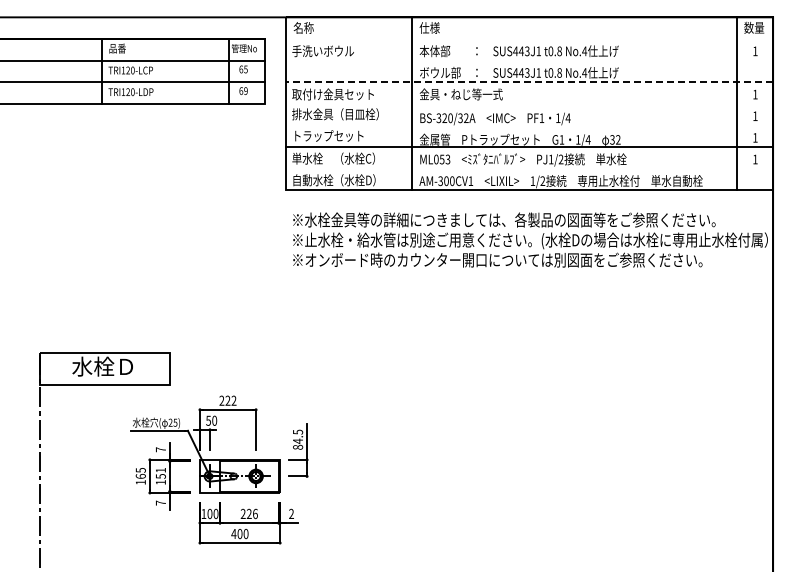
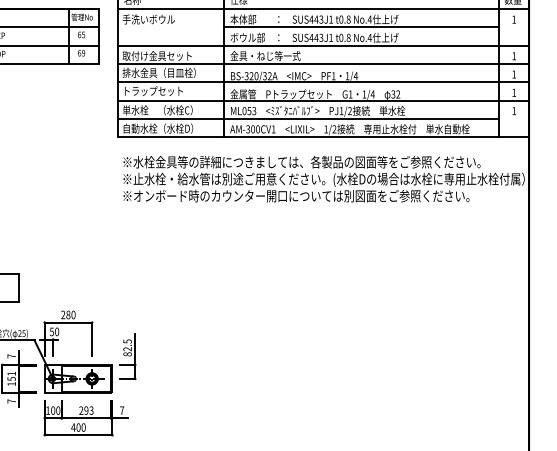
line: (529, 39) -> (323, 9), added
line: (574, 60) -> (361, 27), added
line: (529, 82) -> (323, 45), dashed -> solid
line: (529, 103) -> (323, 63), added
line: (529, 125) -> (323, 82), added
line: (511, 168) -> (308, 118), added
text: (230, 400) -> (70, 314), 222 -> 280
text: (297, 440) -> (127, 348), 84.5 -> 82.5
text: (291, 513) -> (122, 410), 2 -> 7
text: (251, 514) -> (88, 411), 226 -> 293

